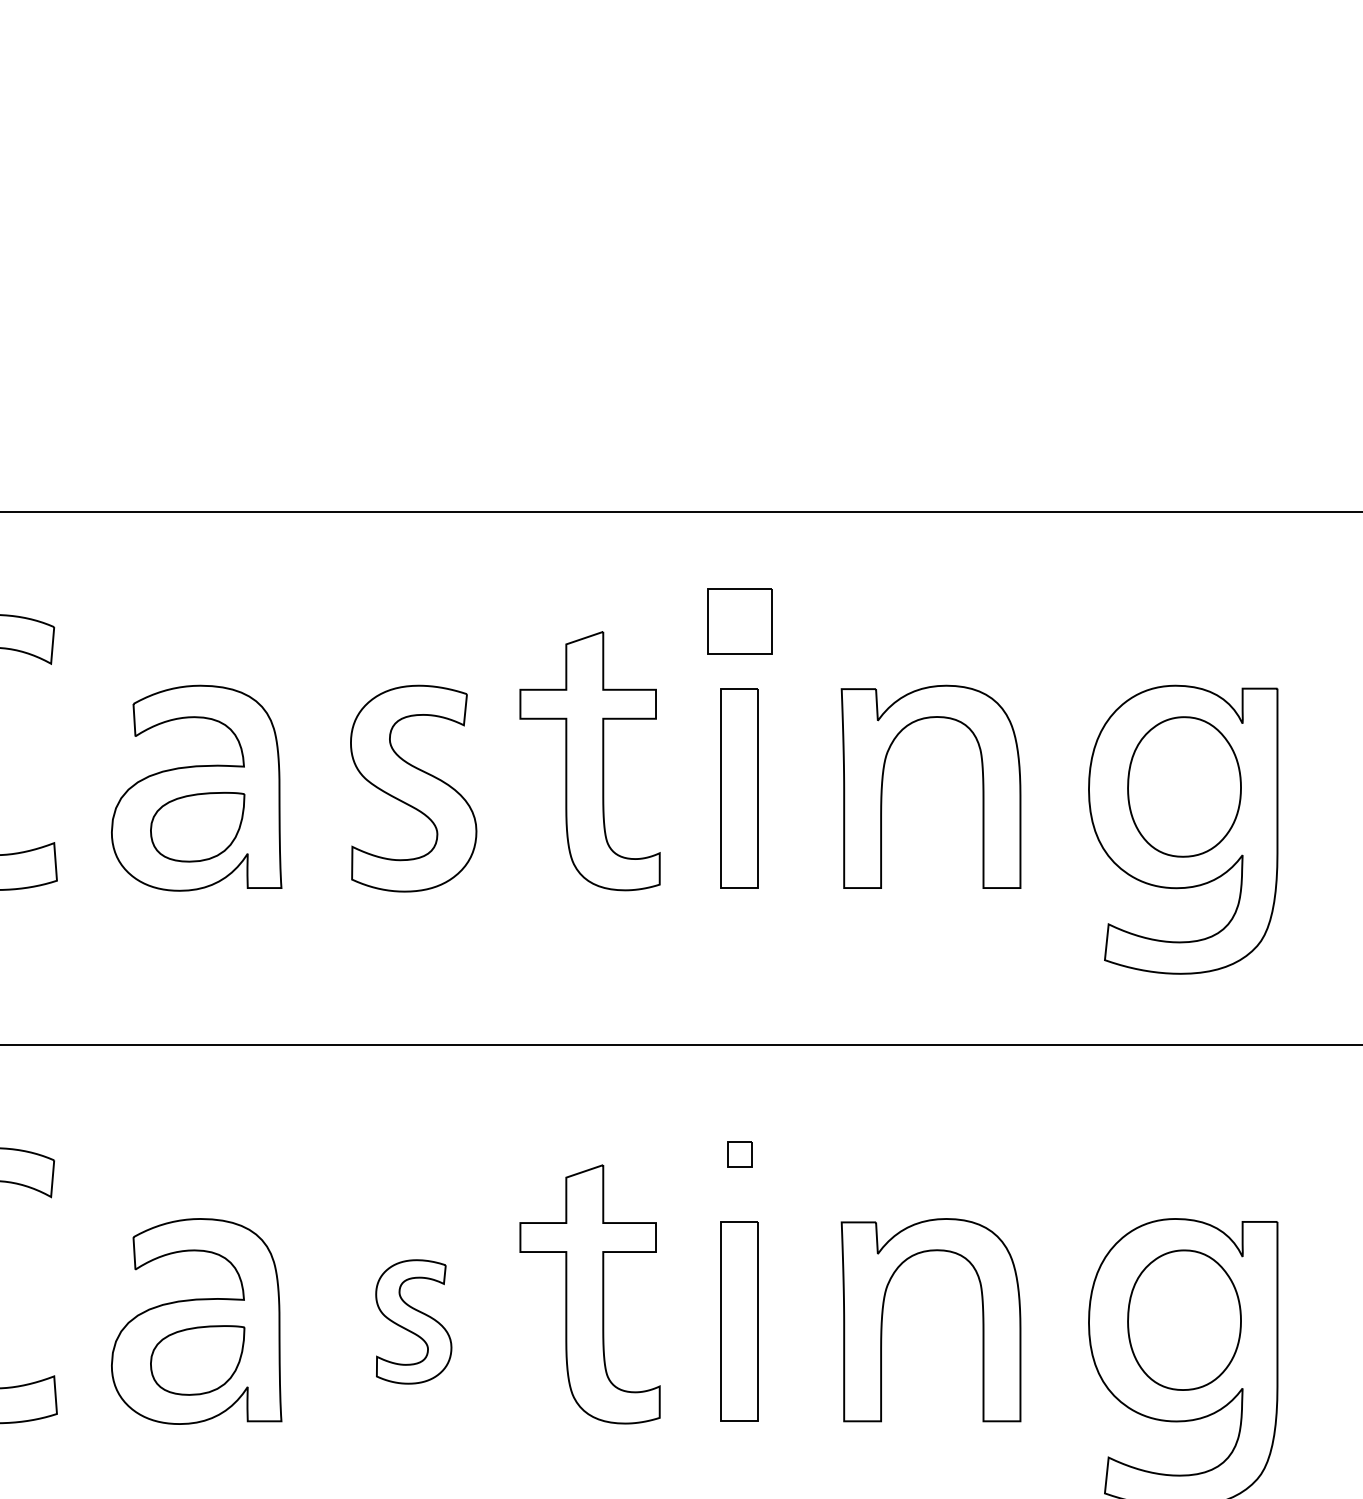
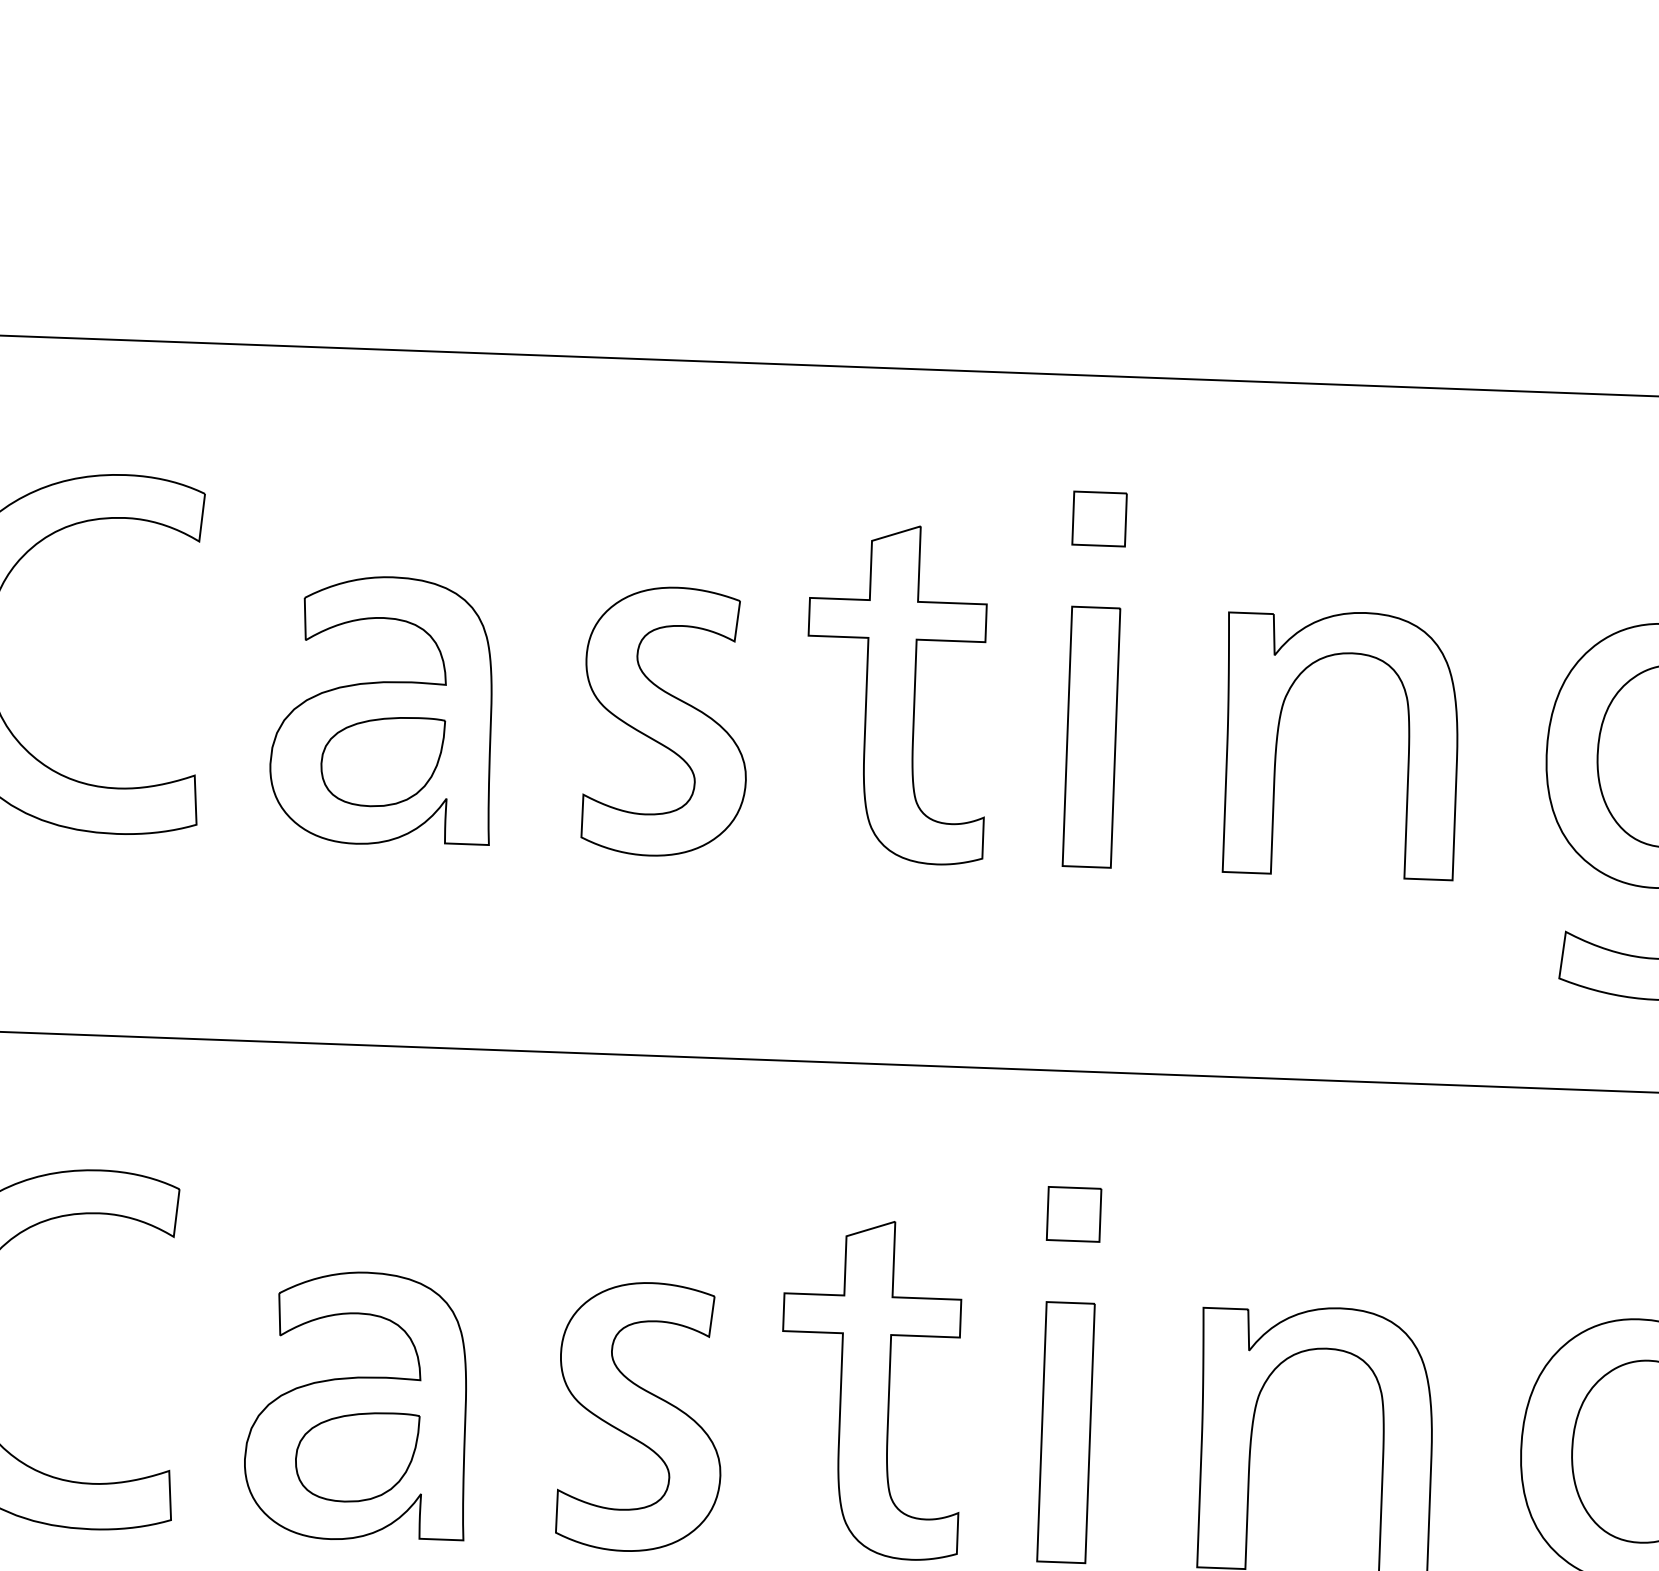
part: (739, 621) -> (1098, 519), size x0.62
part: (739, 1154) -> (1073, 1214), size x1.67
part: (413, 1321) -> (640, 1416), size x1.67

